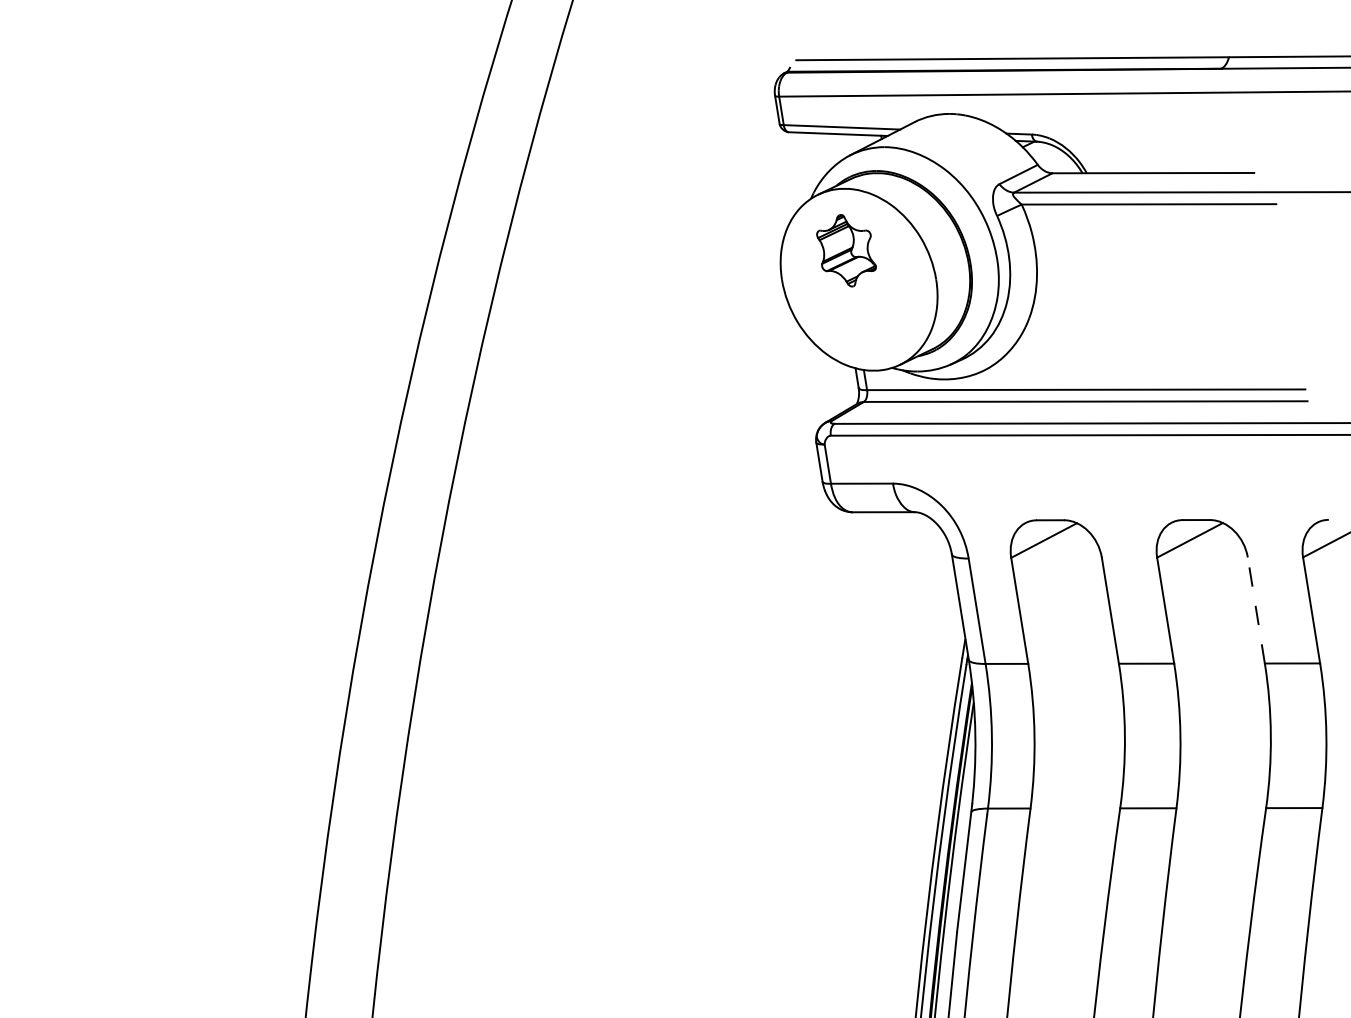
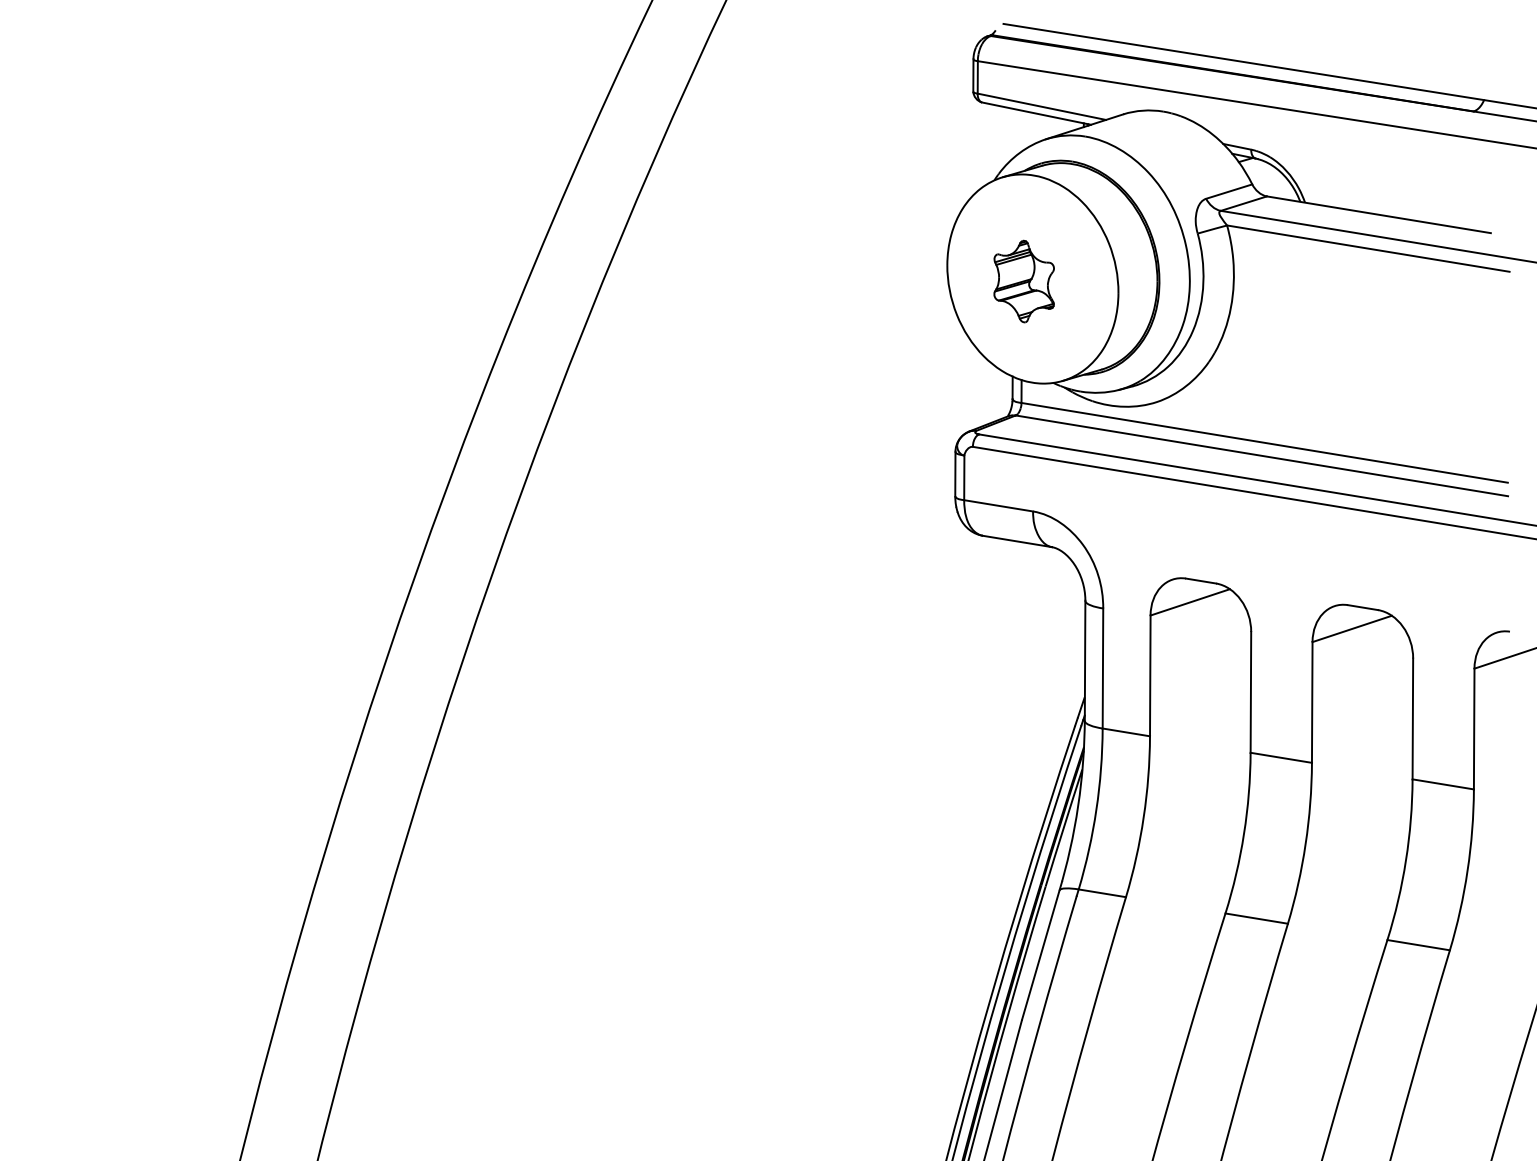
part: (845, 250) -> (1023, 281), moved
line: (1255, 610) -> (1412, 718), dashed -> solid

